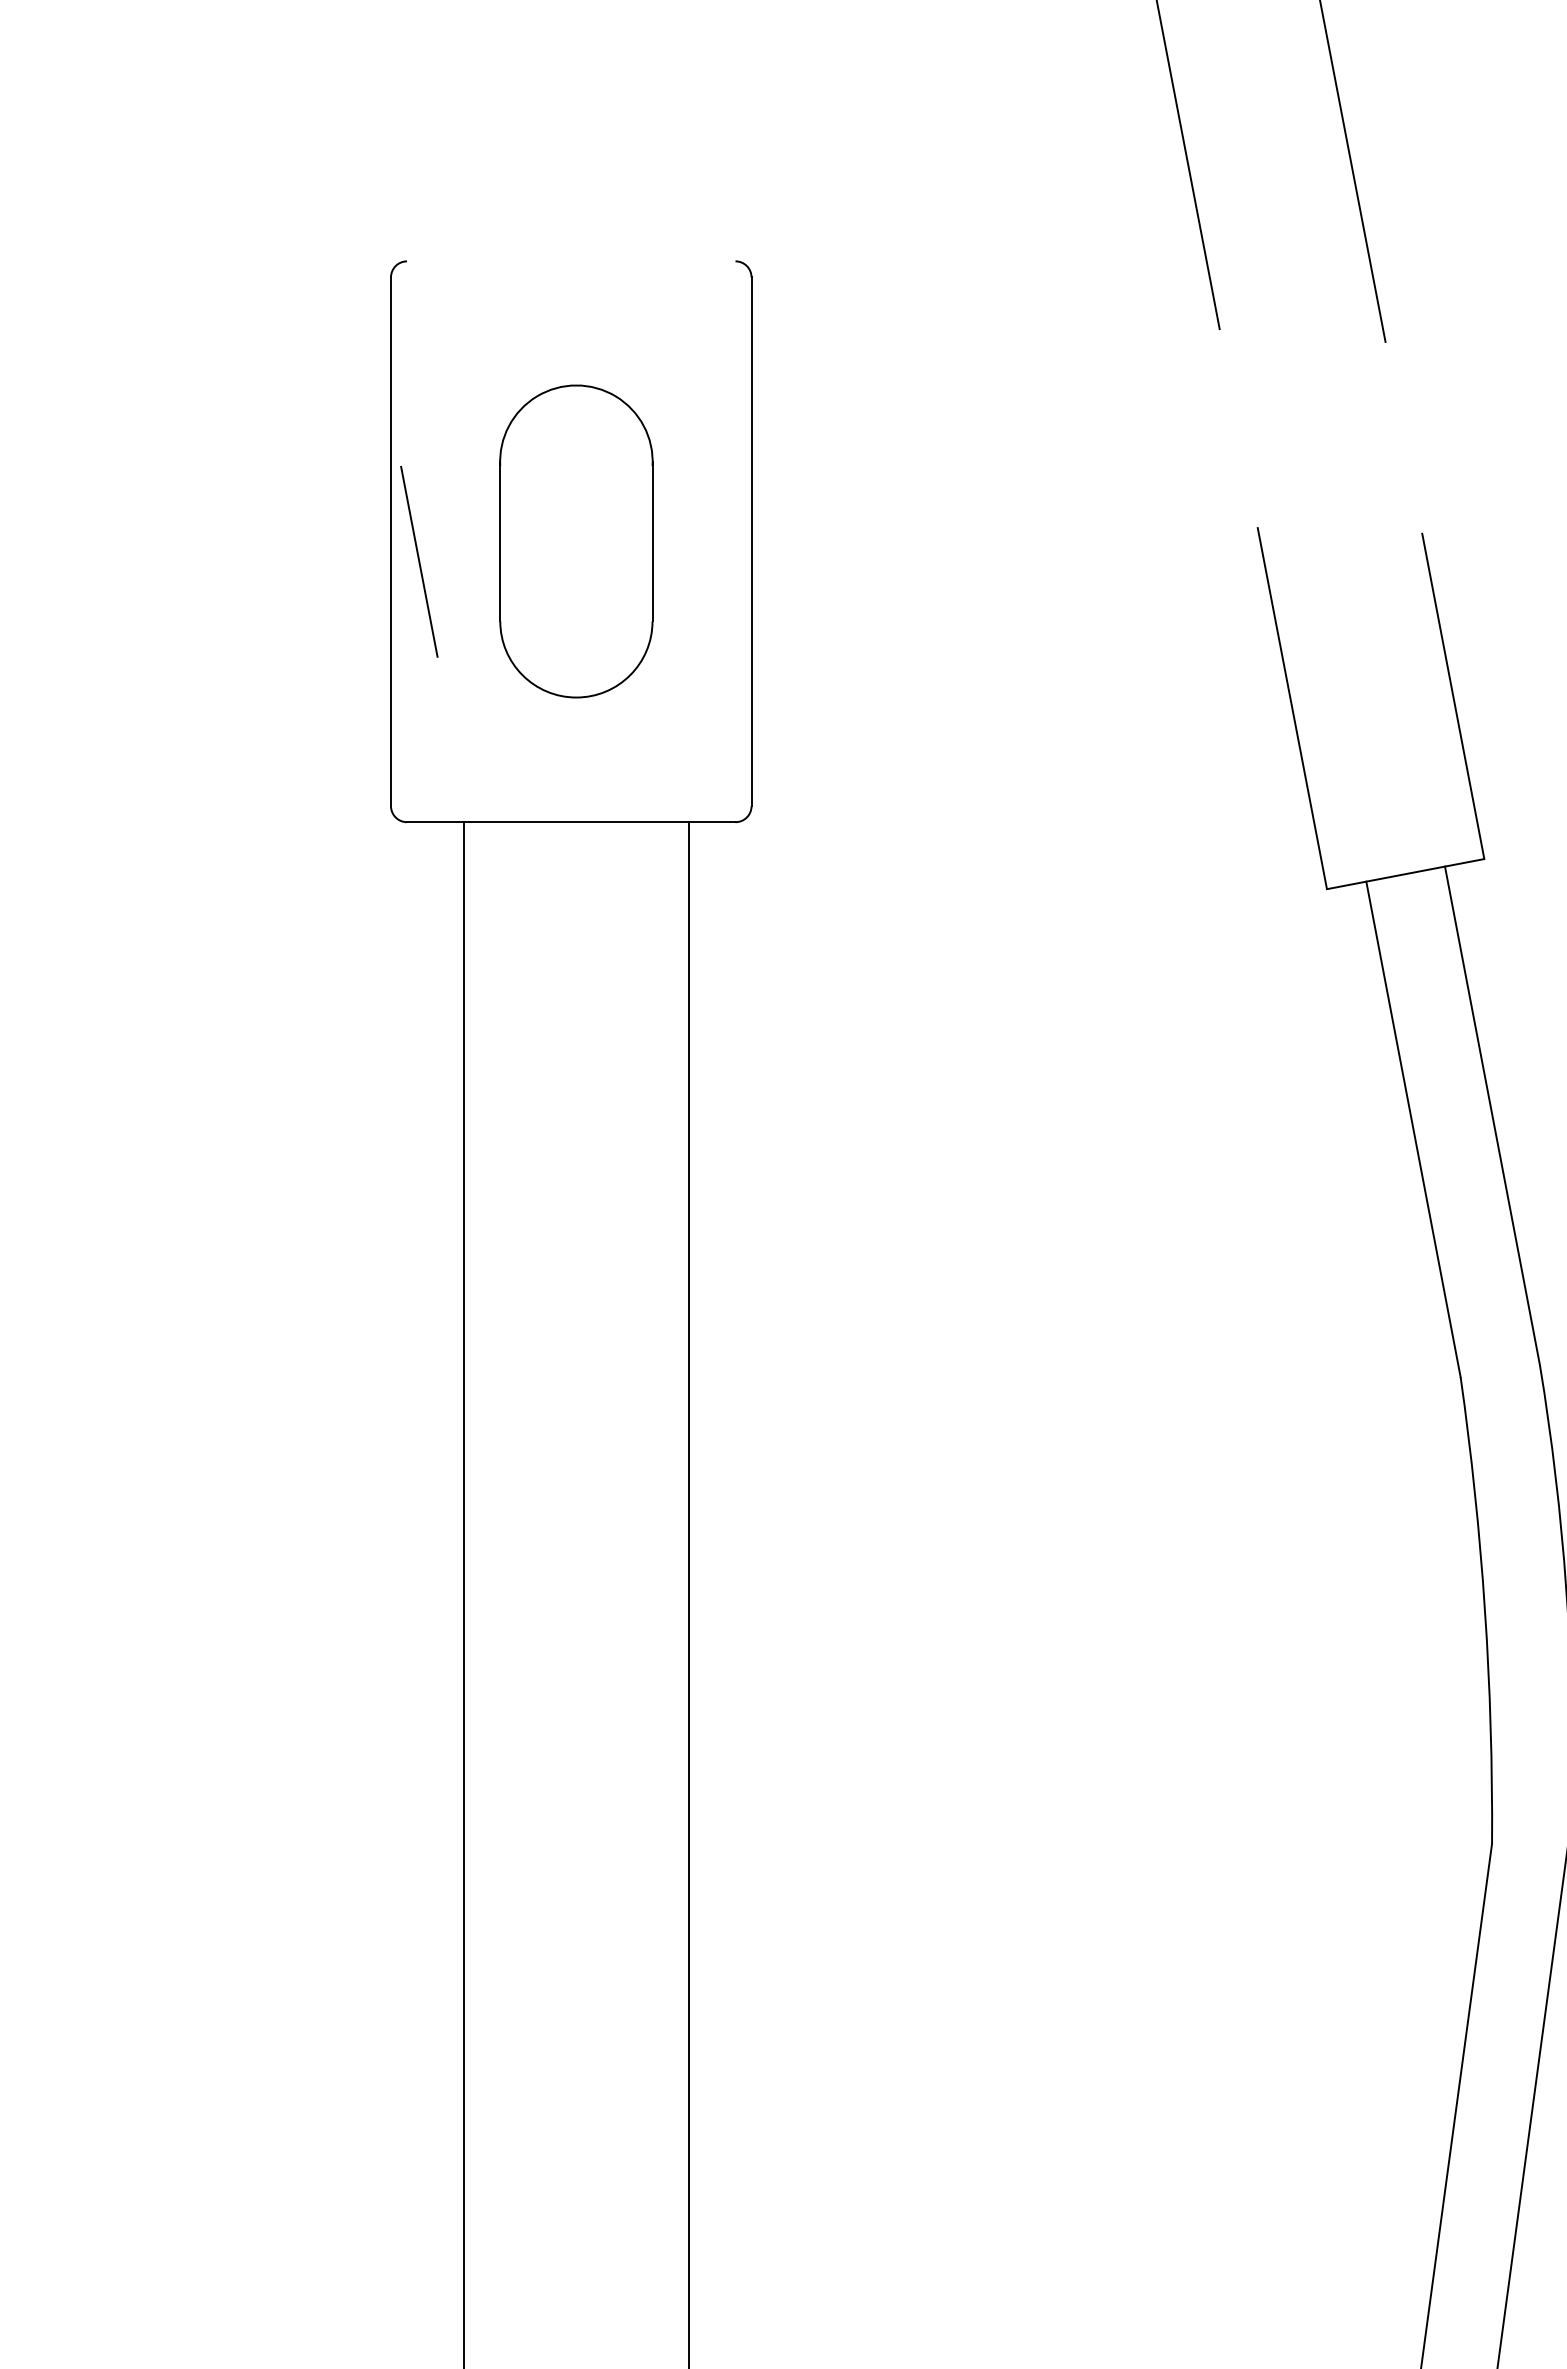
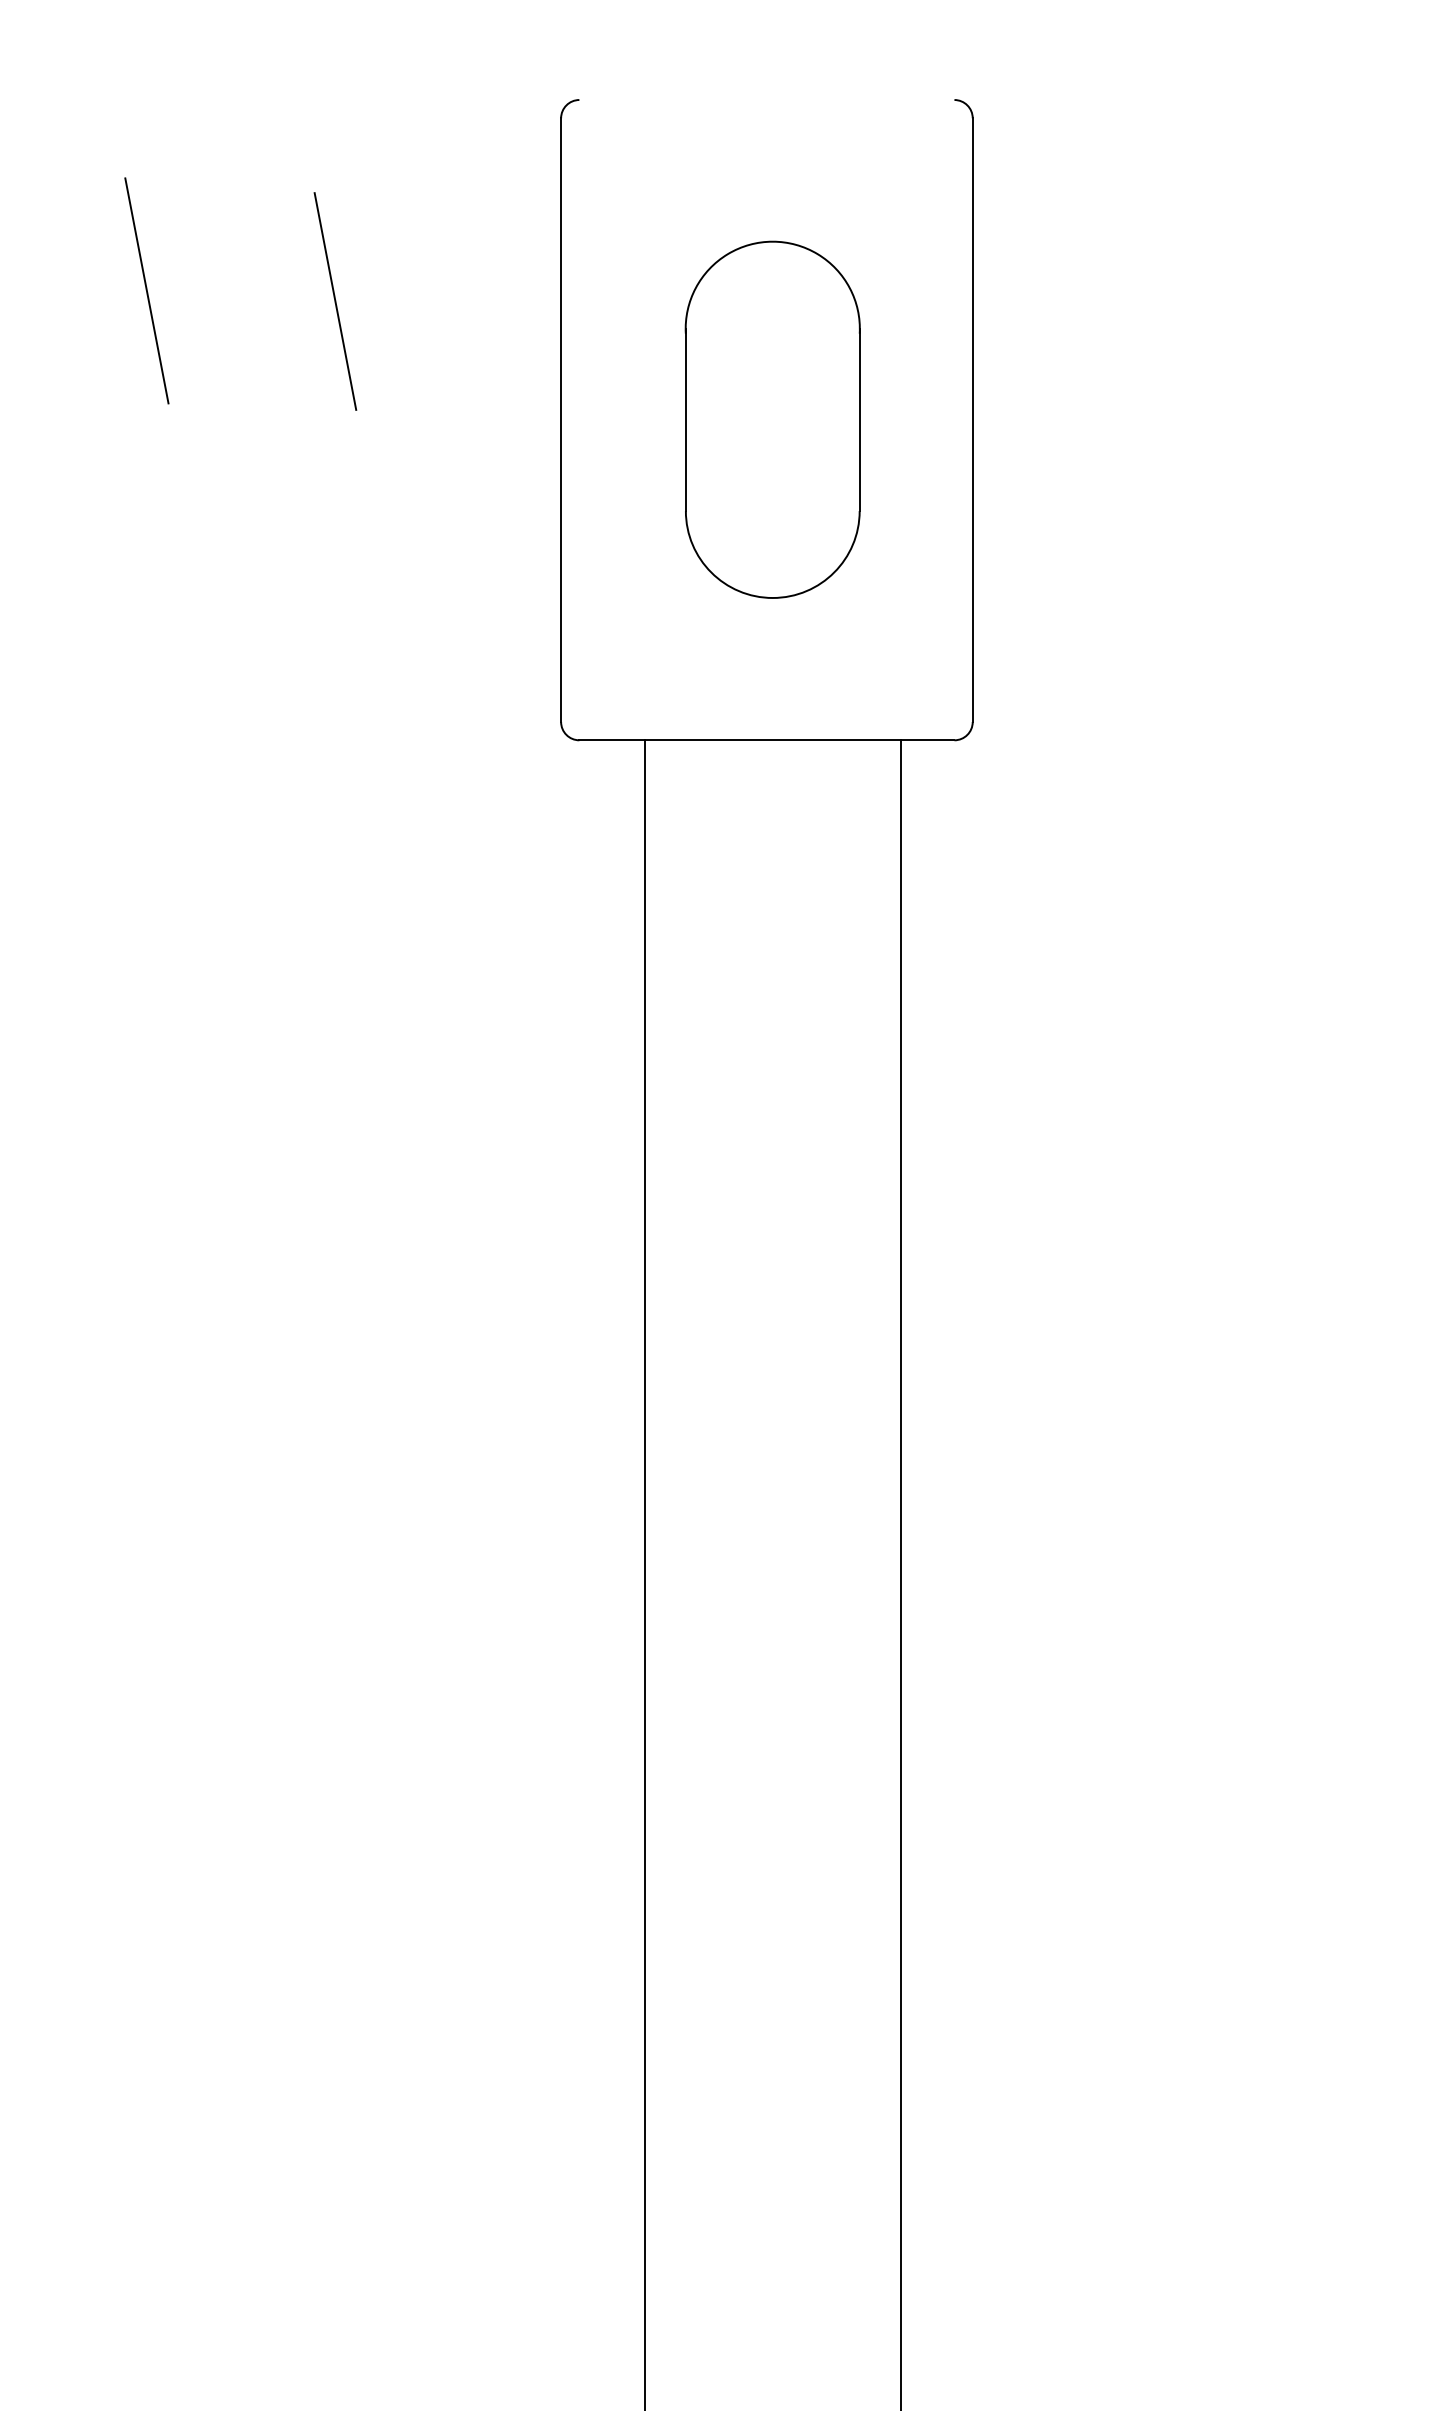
line: (28, 428) -> (147, 290), added
line: (419, 561) -> (335, 301), moved

